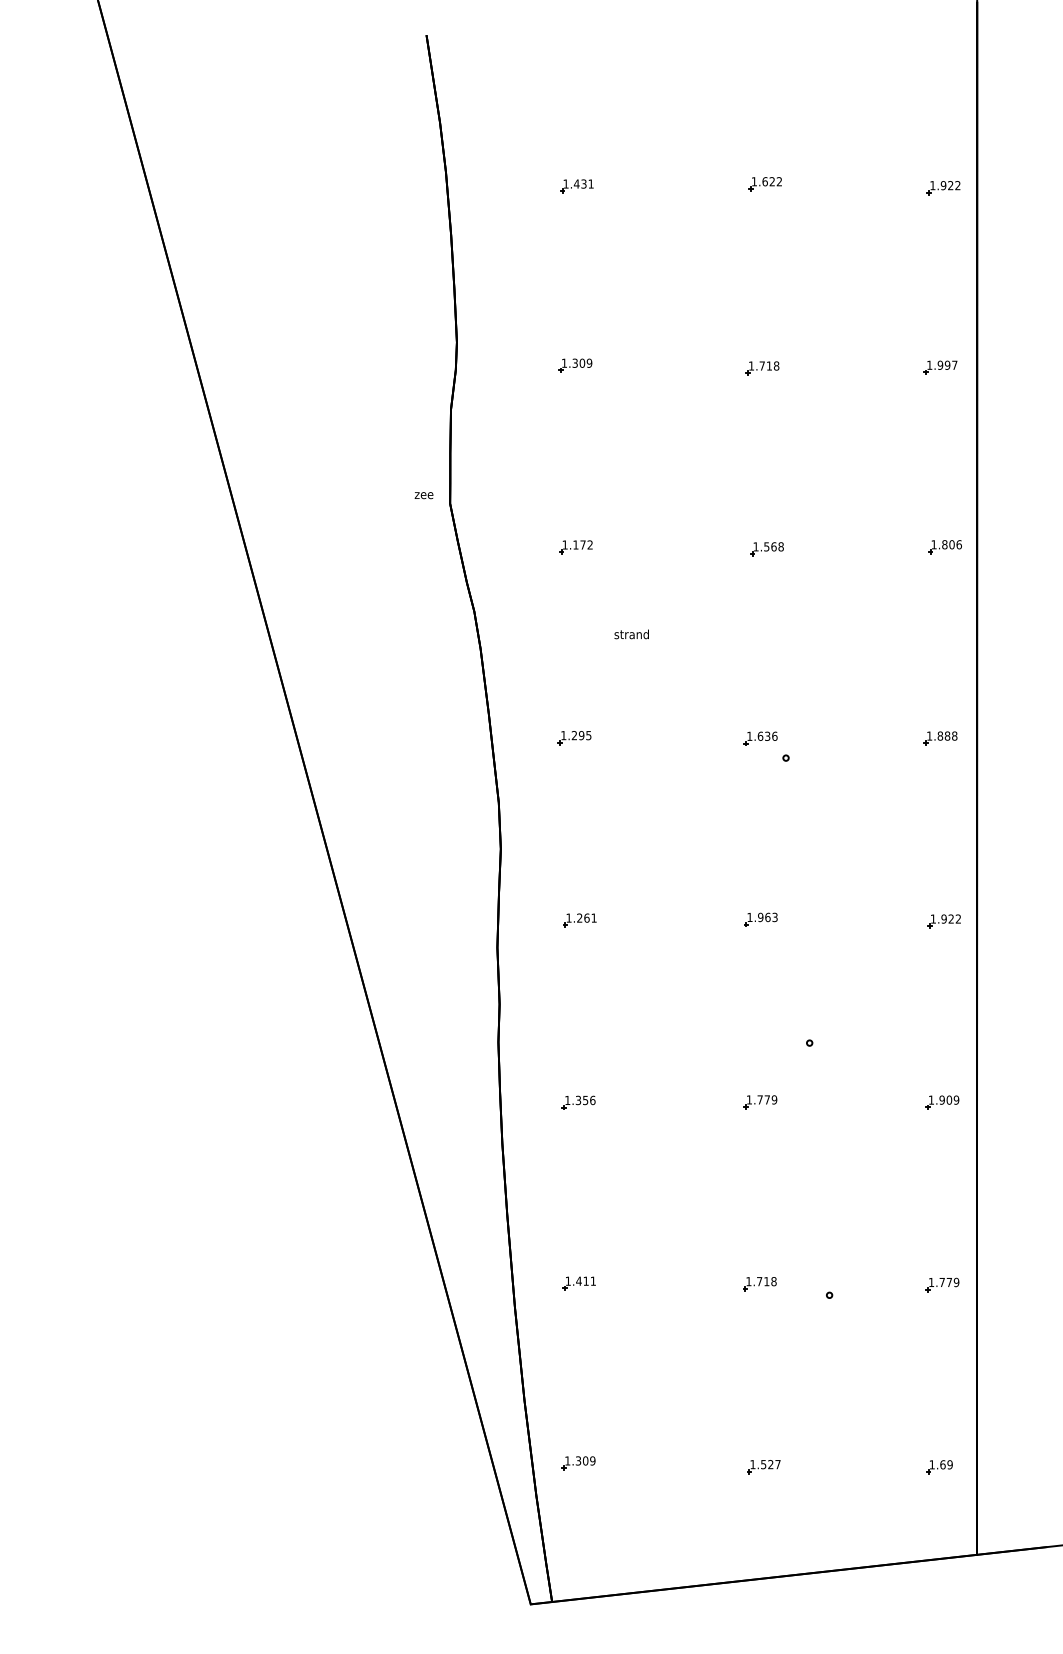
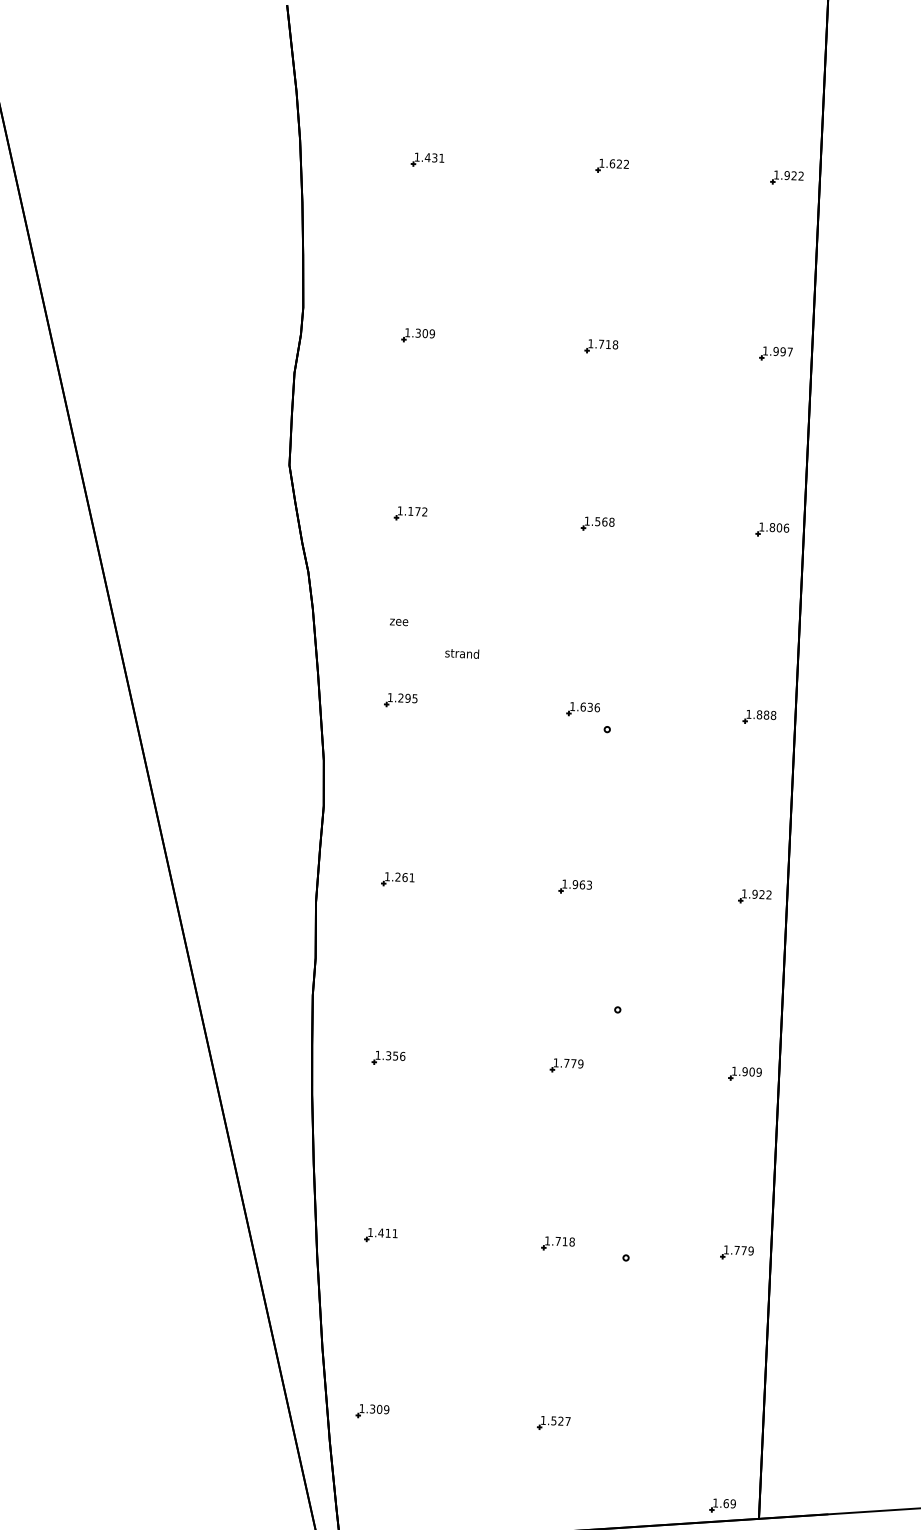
text: (423, 495) -> (398, 622), moved
text: (631, 634) -> (461, 653), moved
part: (939, 1467) -> (722, 1506), moved

